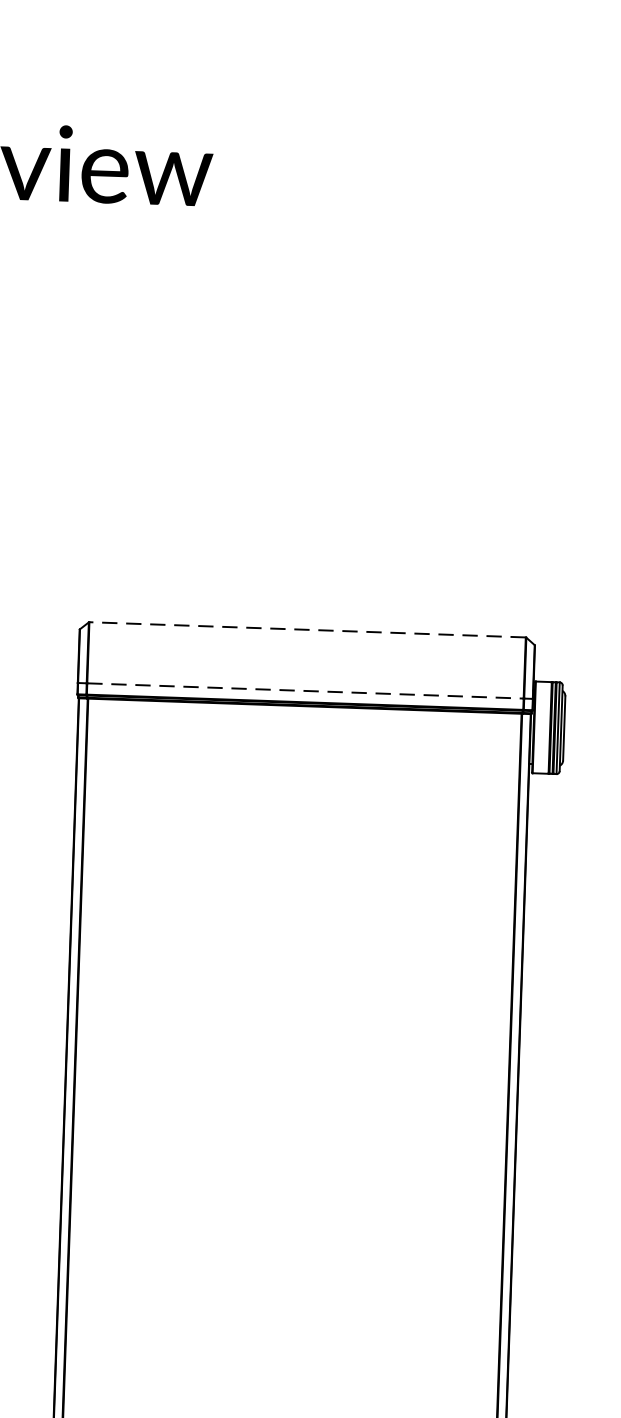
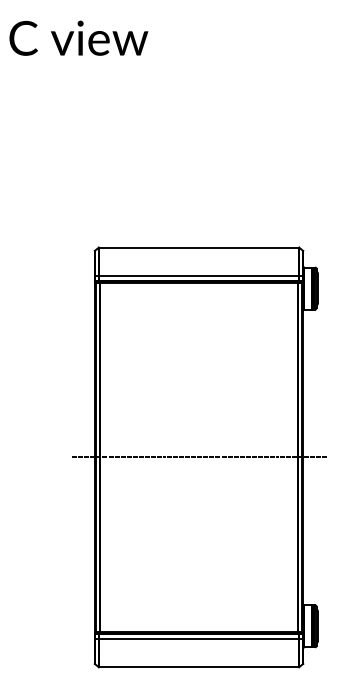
line: (308, 629) -> (199, 247), dashed -> solid
line: (306, 690) -> (199, 275), dashed -> solid
line: (290, 1088) -> (198, 457), added

